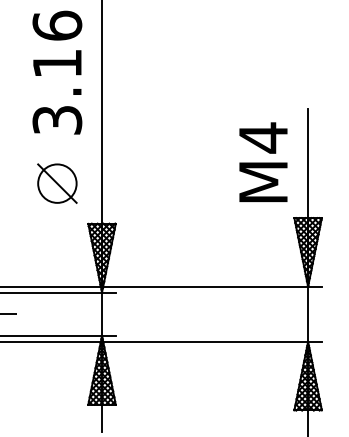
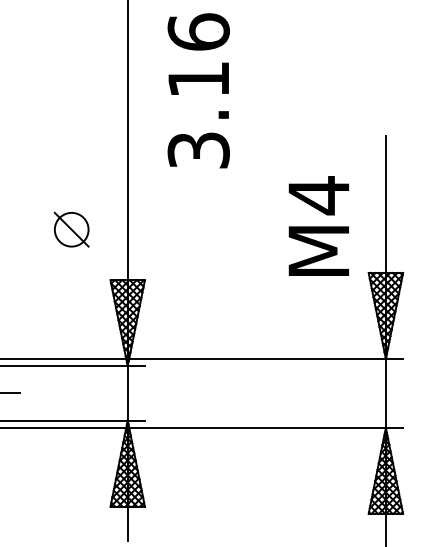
text: (57, 72) -> (198, 90), moved
text: (263, 161) -> (318, 225), moved
part: (57, 183) -> (71, 229), size x0.7

